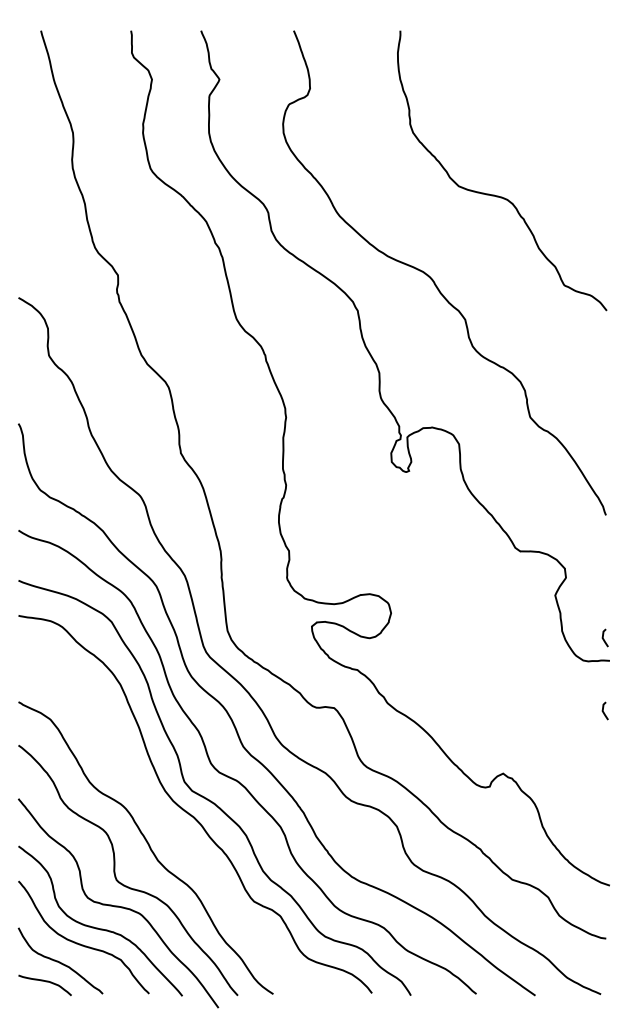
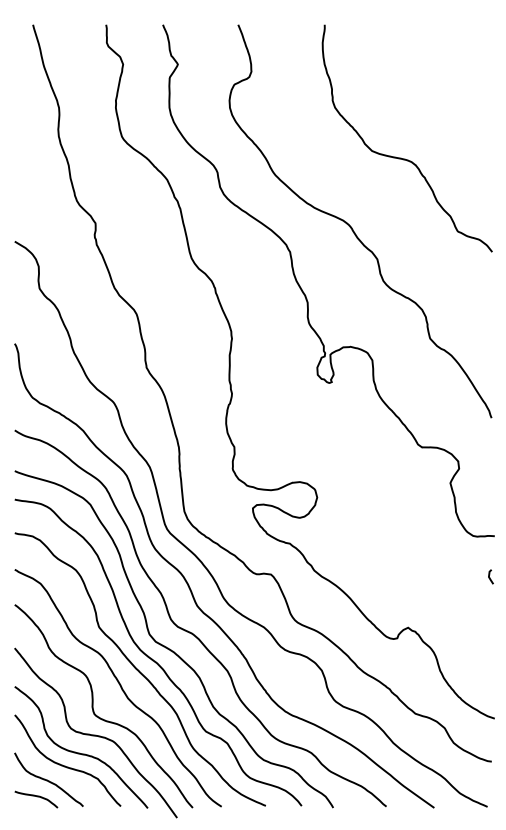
line: (603, 637) -> (489, 517), removed
curve: (171, 825) -> (138, 669), added

